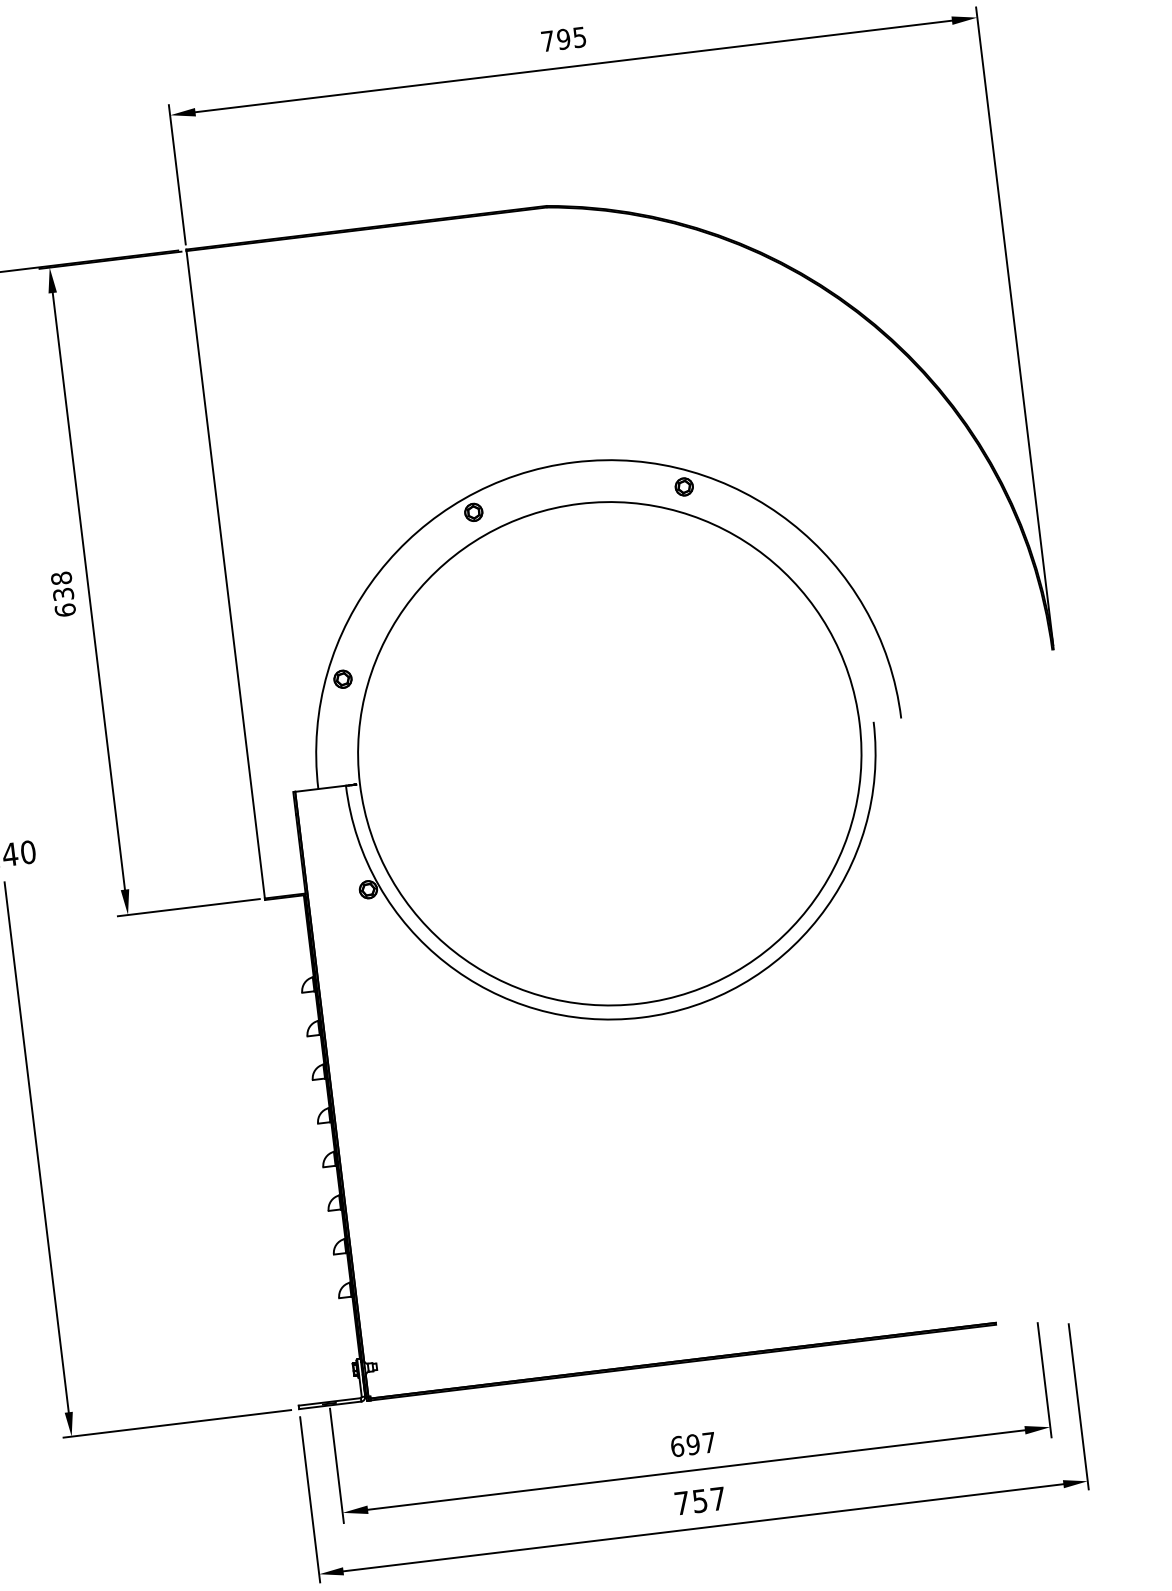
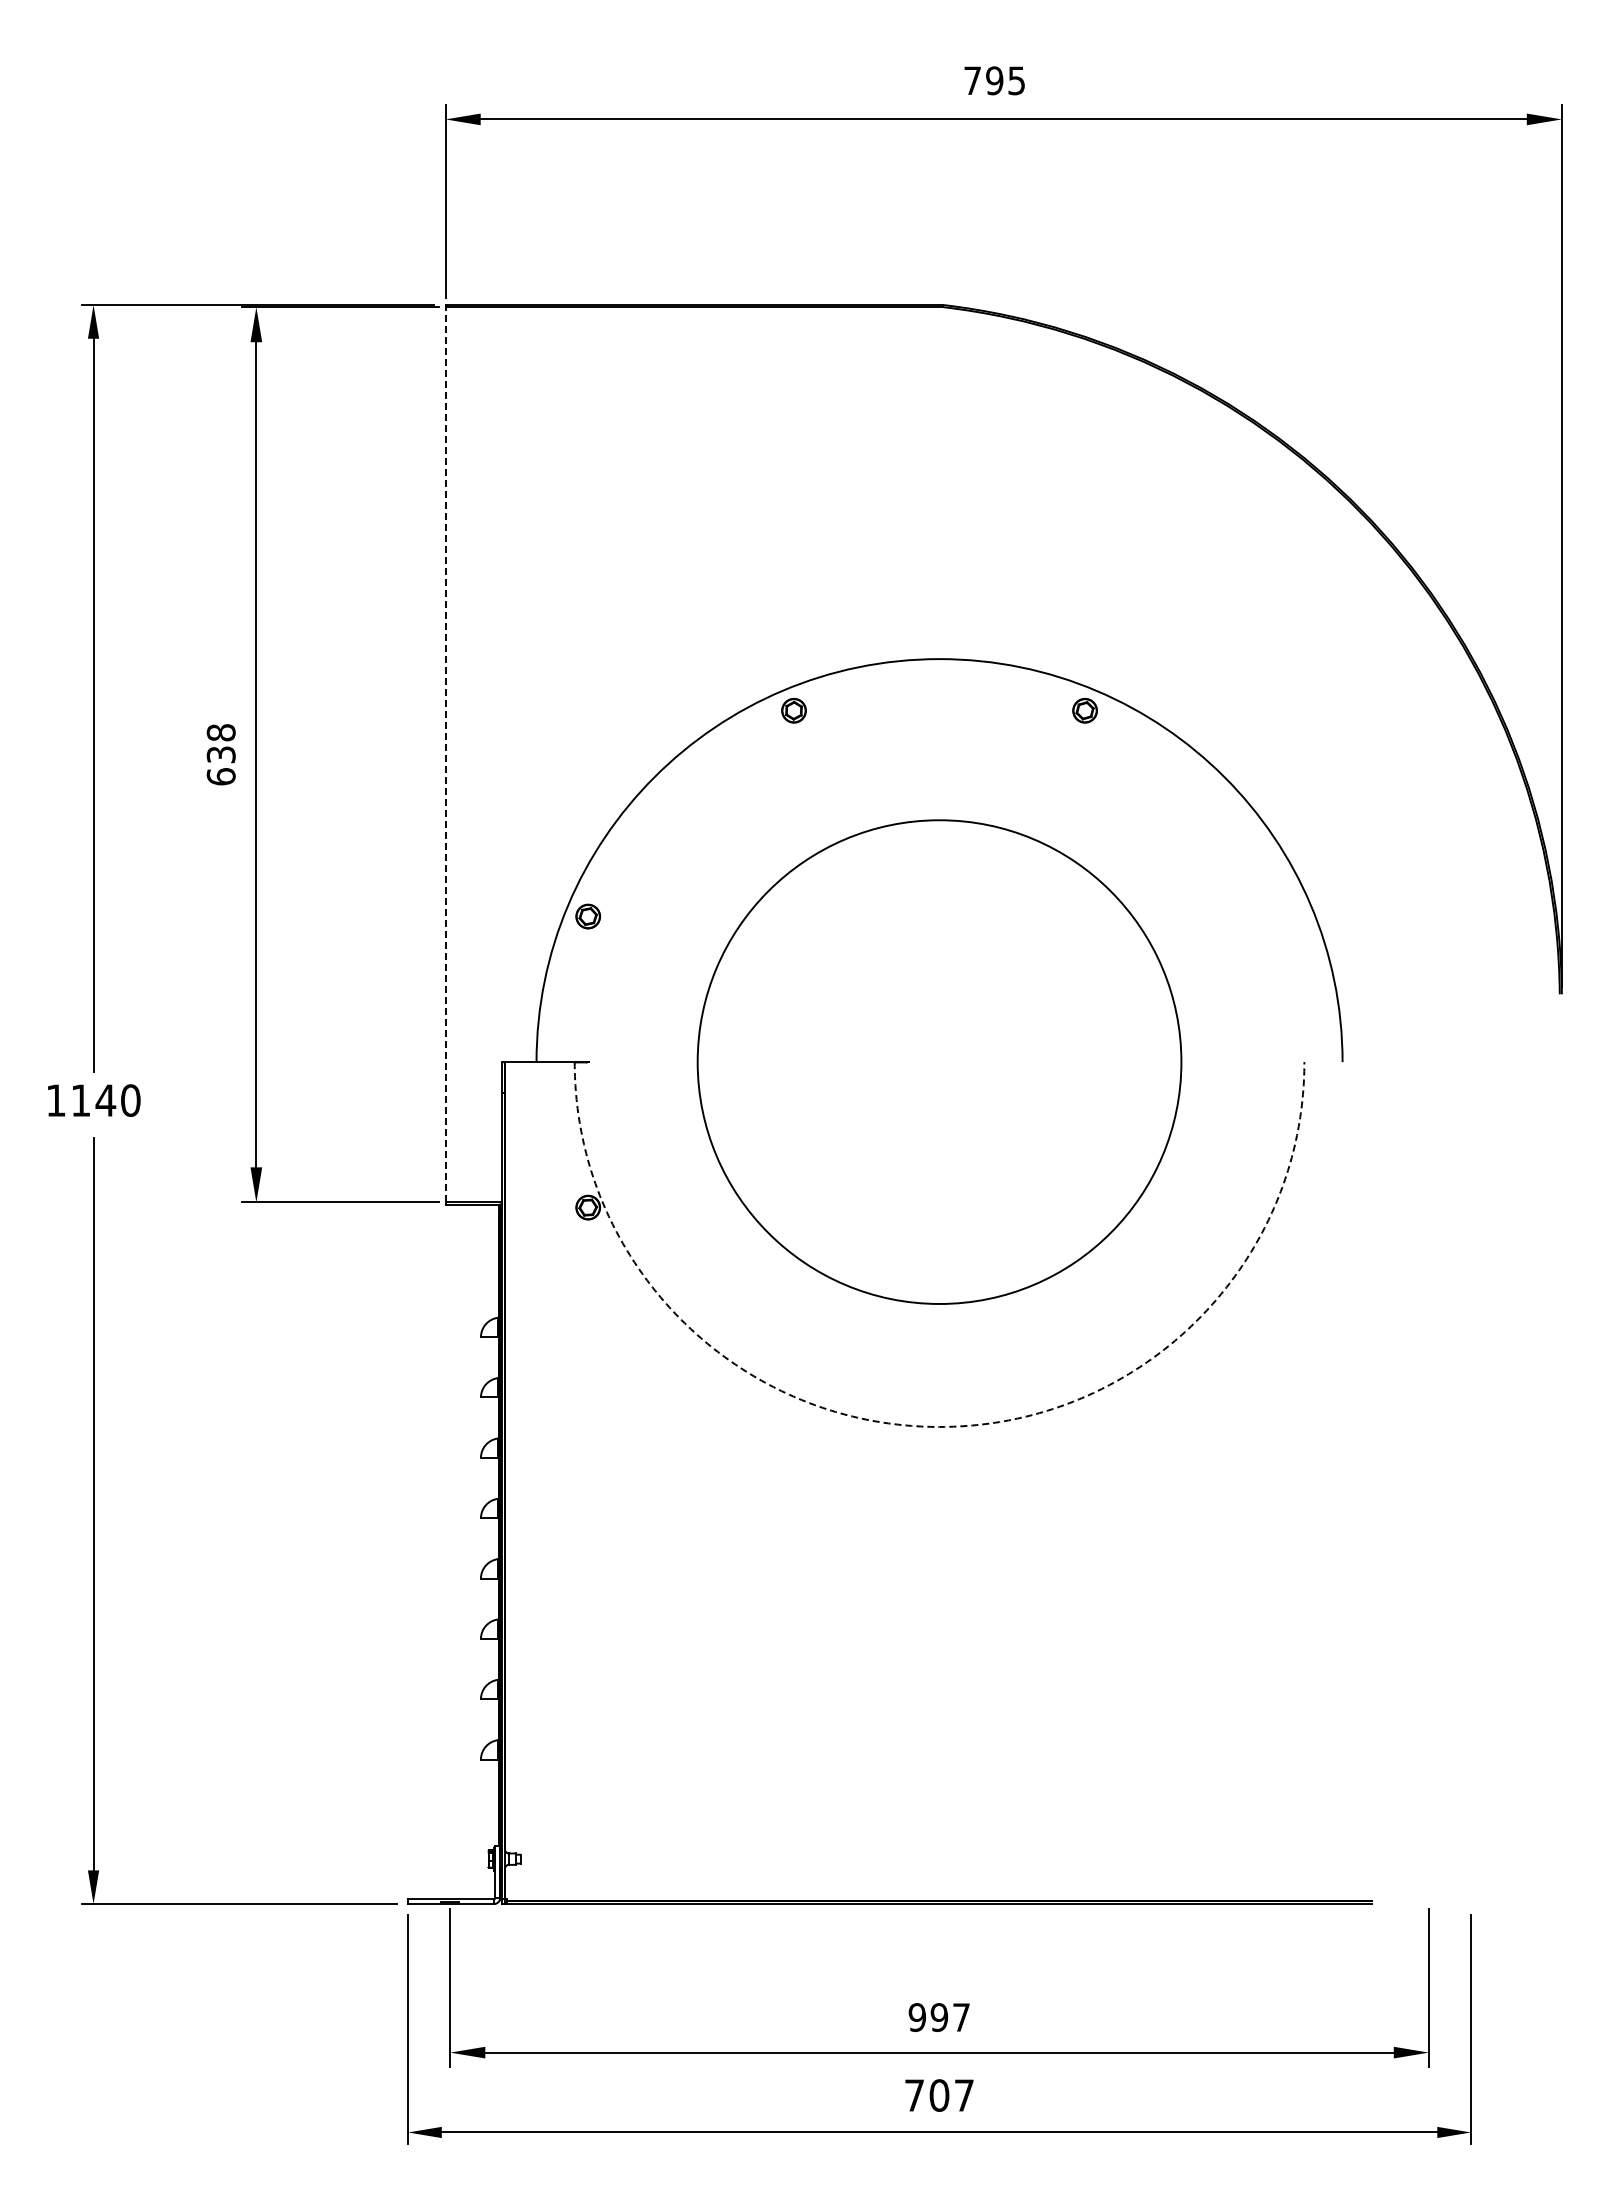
line: (225, 574) -> (445, 754), solid -> dashed
circle: (609, 753) -> (939, 1061), size x0.7
arc: (641, 1017) -> (939, 1426), solid -> dashed
text: (677, 1446) -> (917, 2017), 697 -> 997
text: (700, 1501) -> (939, 2095), 757 -> 707

